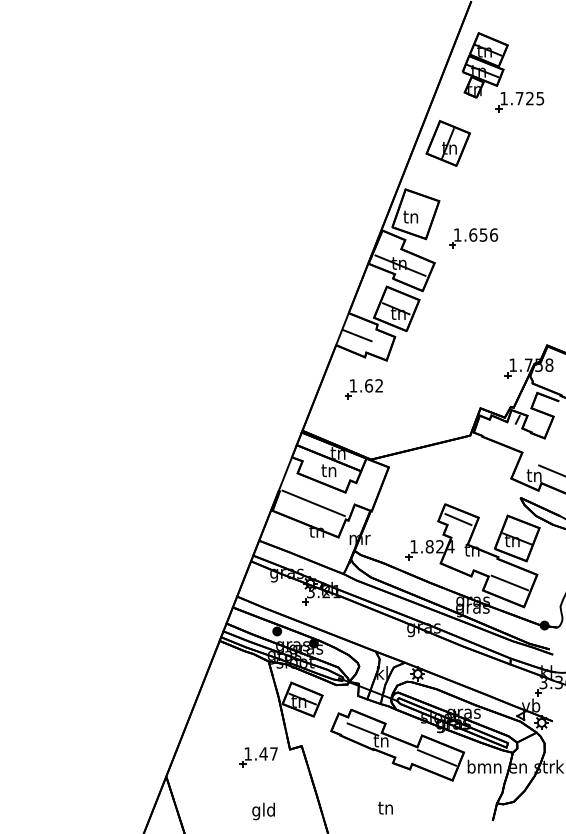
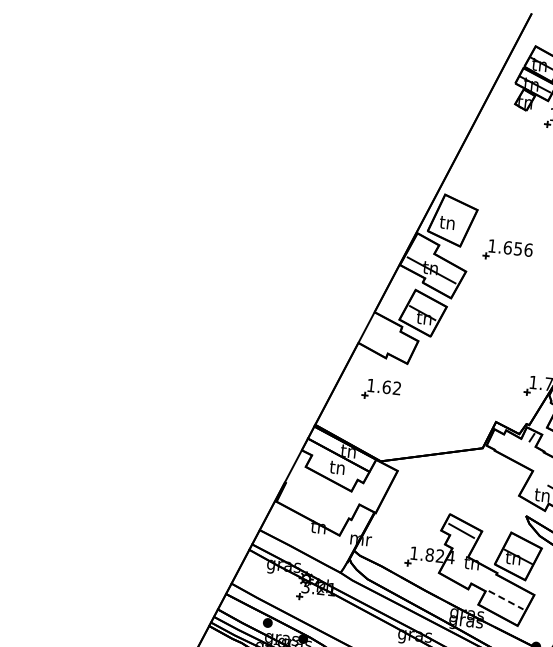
part: (447, 143) -> (492, 153), removed
line: (356, 335) -> (379, 335), removed
line: (313, 503) -> (318, 498), removed
line: (509, 583) -> (505, 600), solid -> dashed

